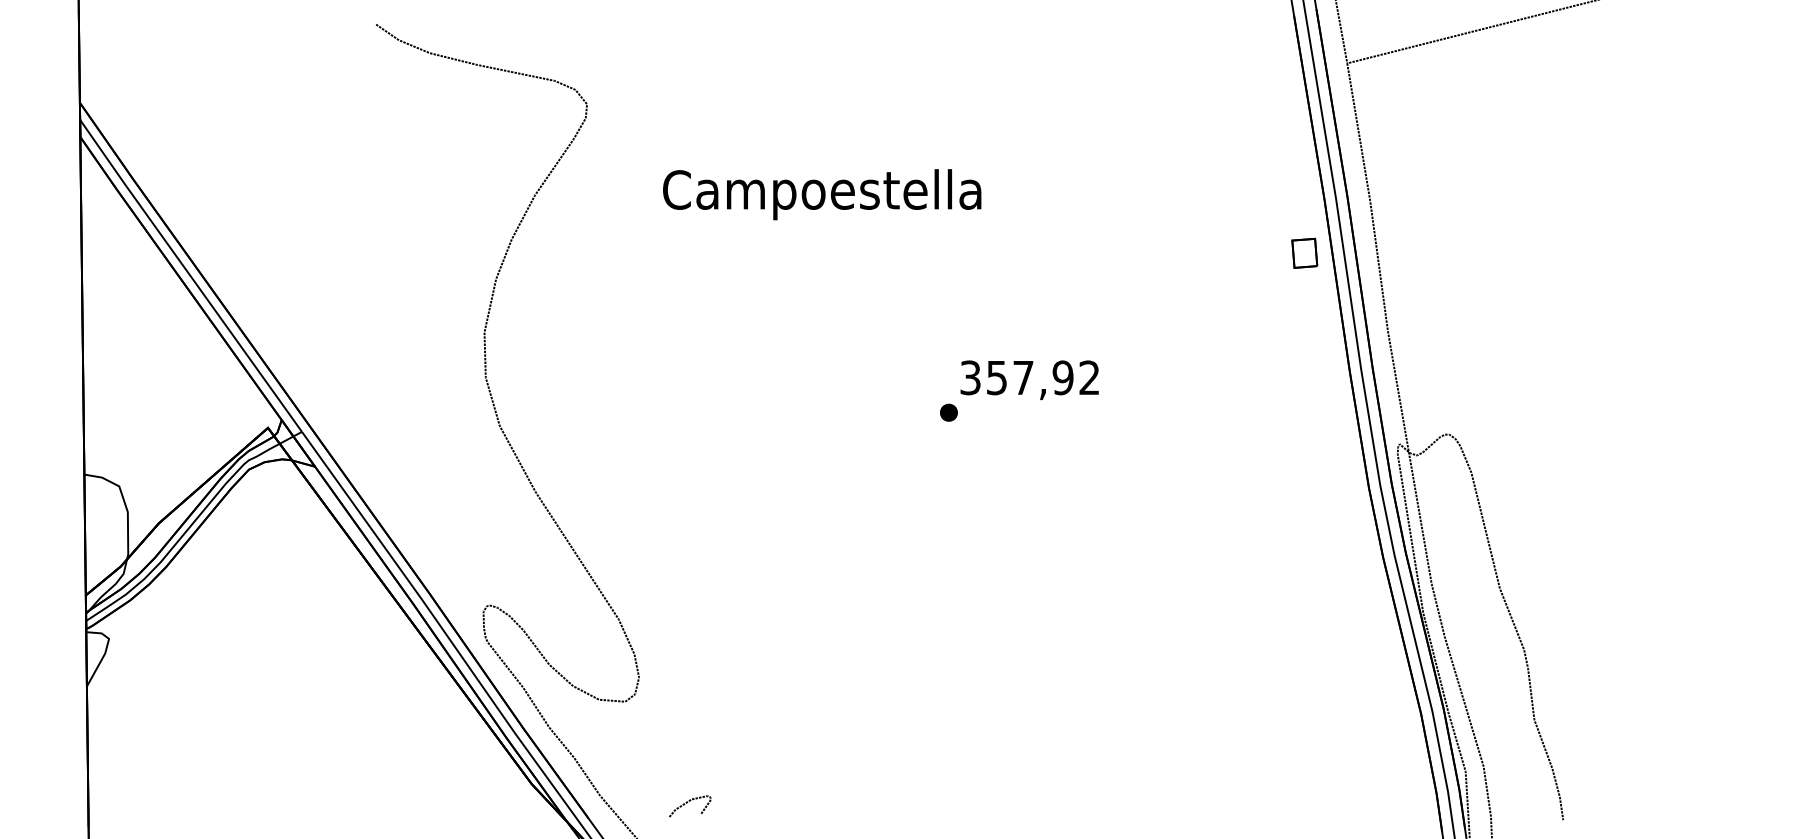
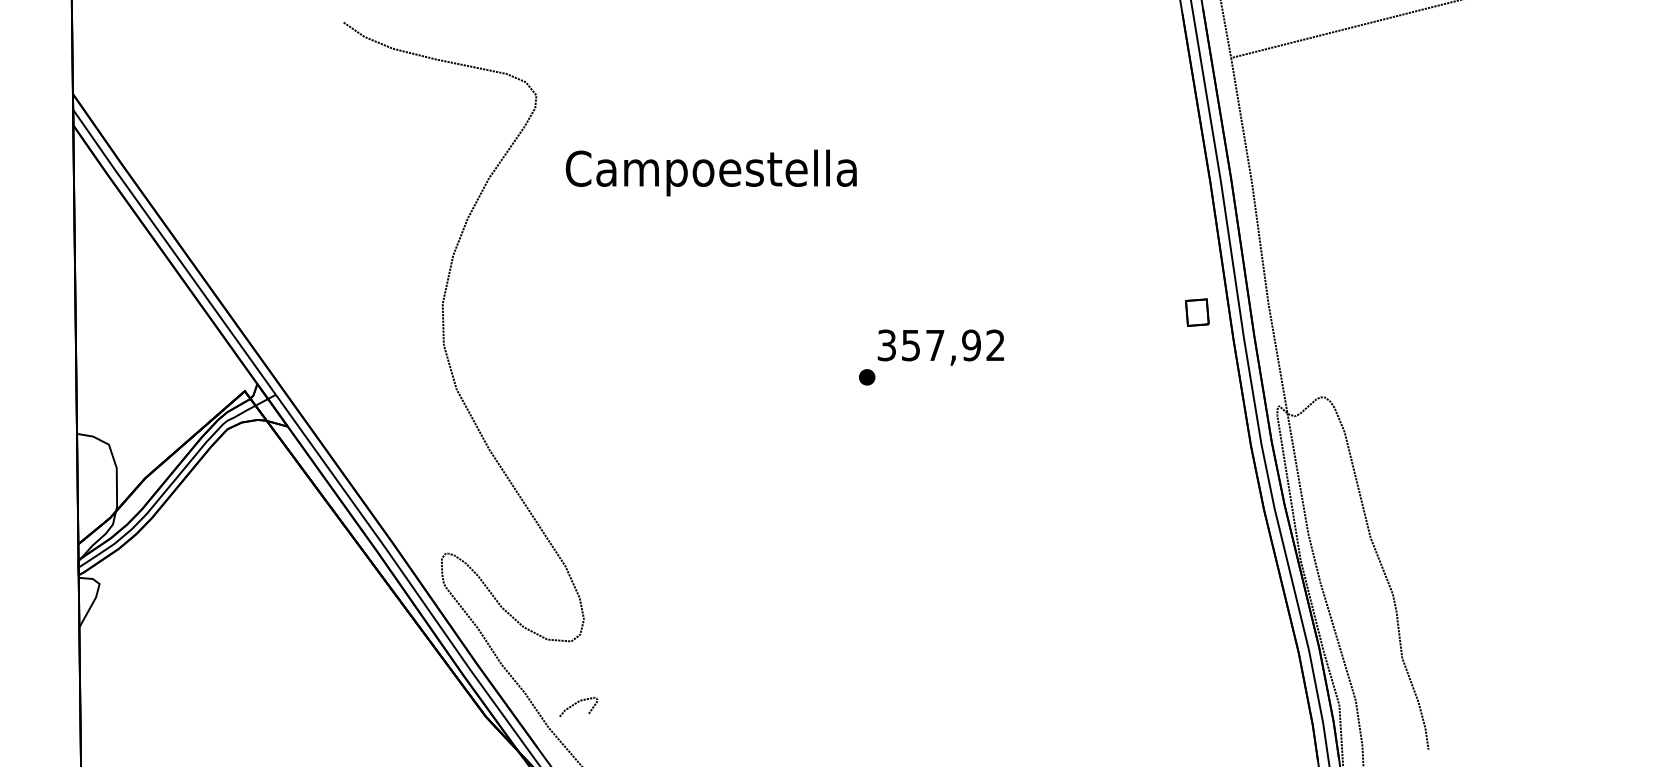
text: (821, 194) -> (710, 172), moved
part: (1304, 253) -> (1197, 312), moved
curve: (687, 803) -> (576, 704), moved

